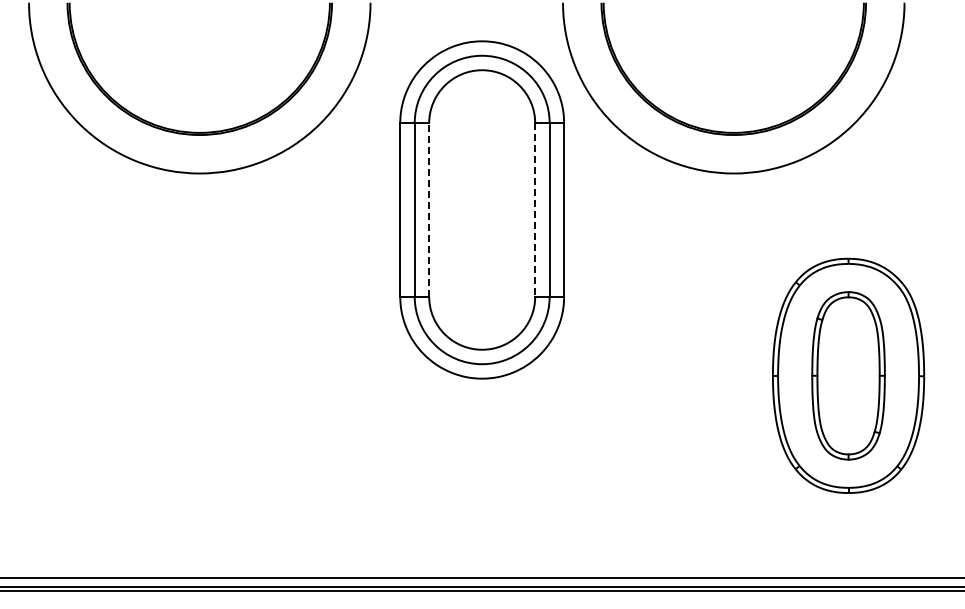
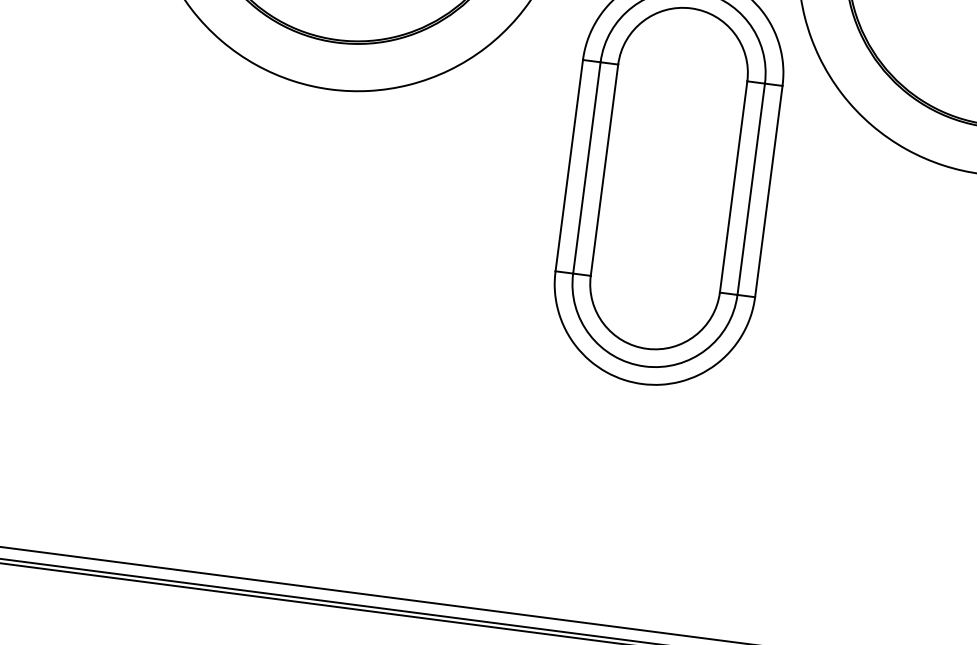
line: (429, 210) -> (604, 170), dashed -> solid
line: (535, 210) -> (733, 187), dashed -> solid

